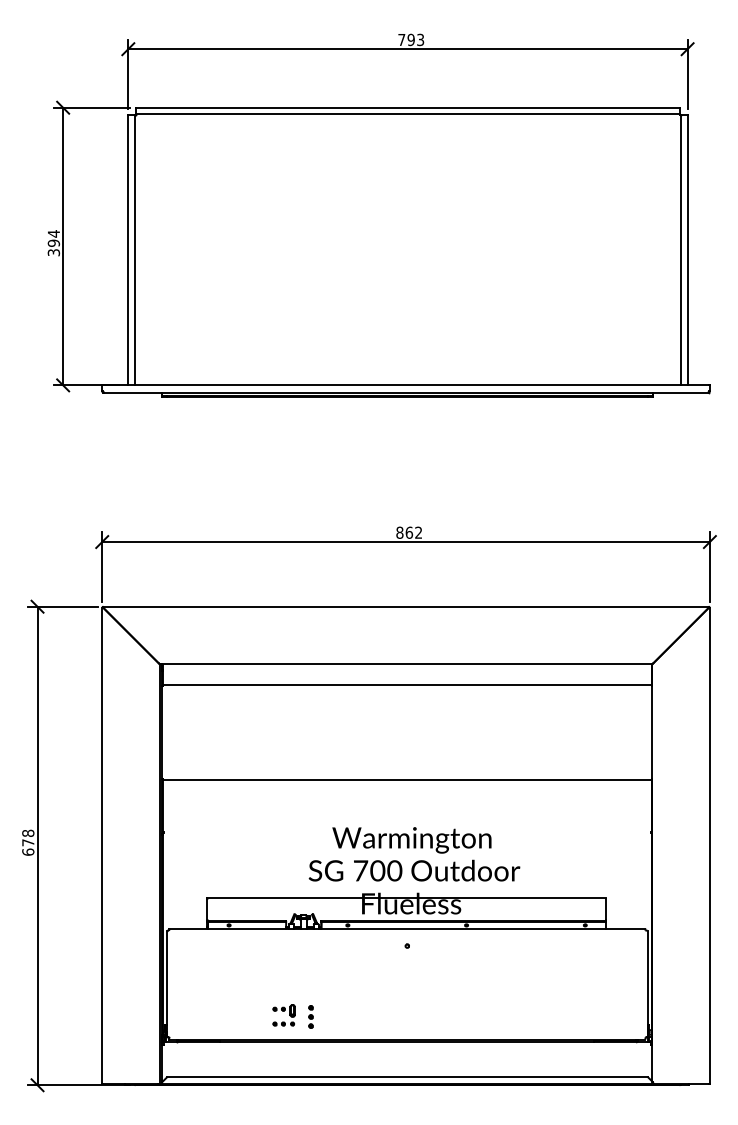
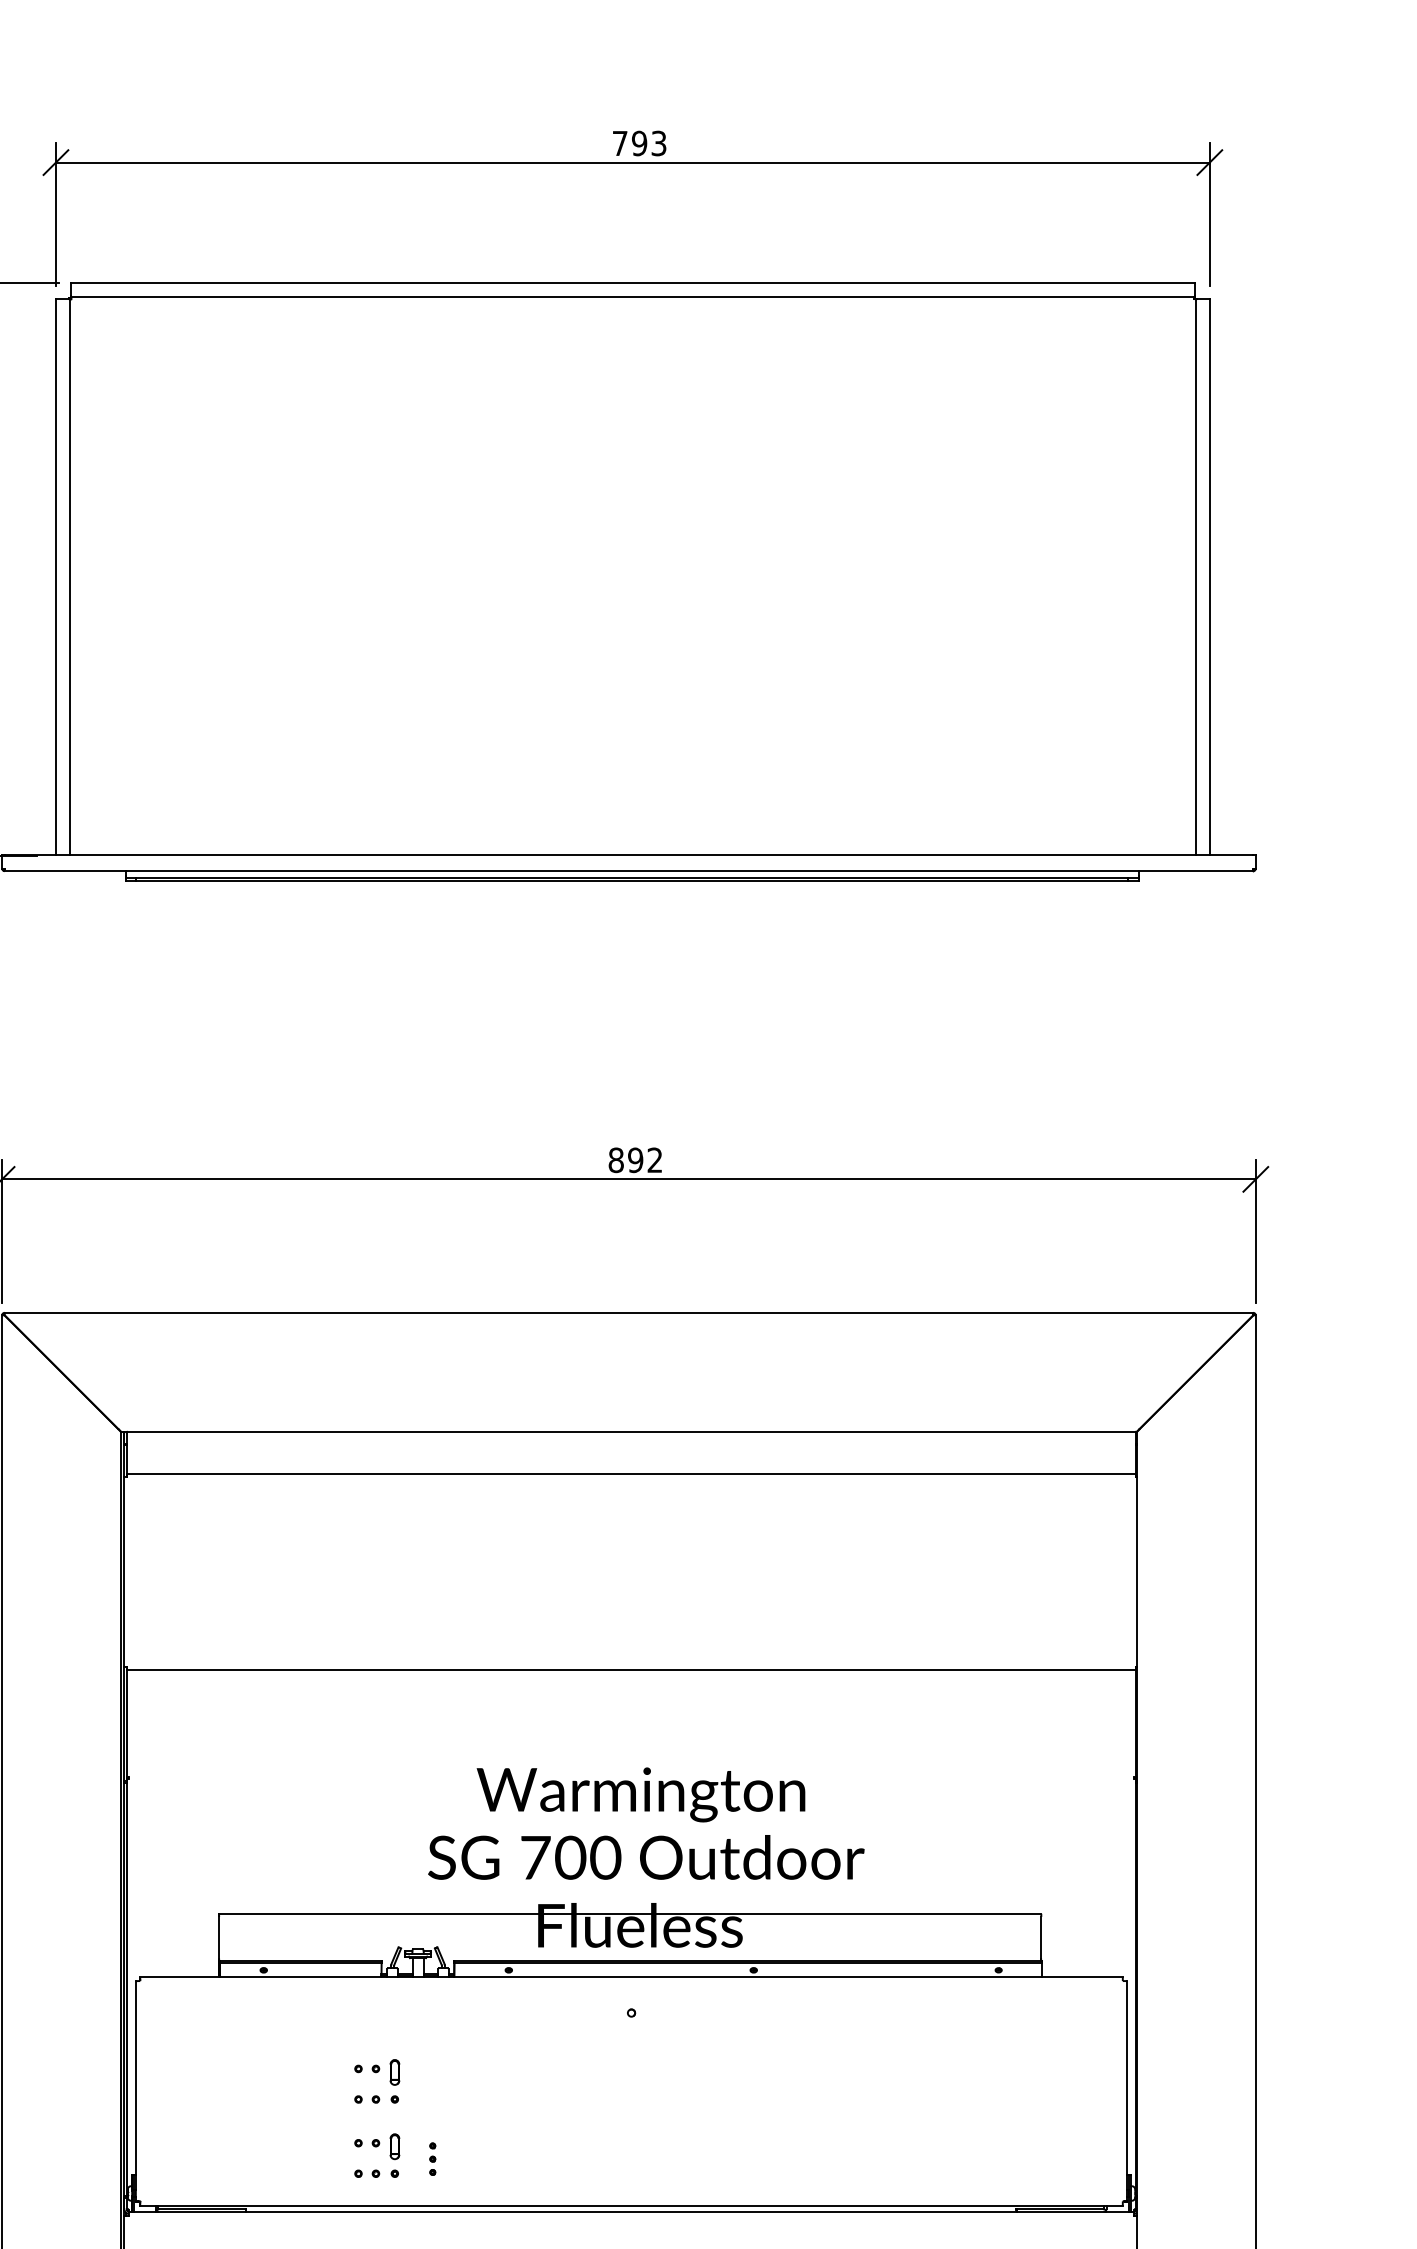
text: (409, 532) -> (636, 1159), 862 -> 892
part: (283, 979) -> (376, 2081), added
part: (310, 1016) -> (431, 2158), size x0.7

